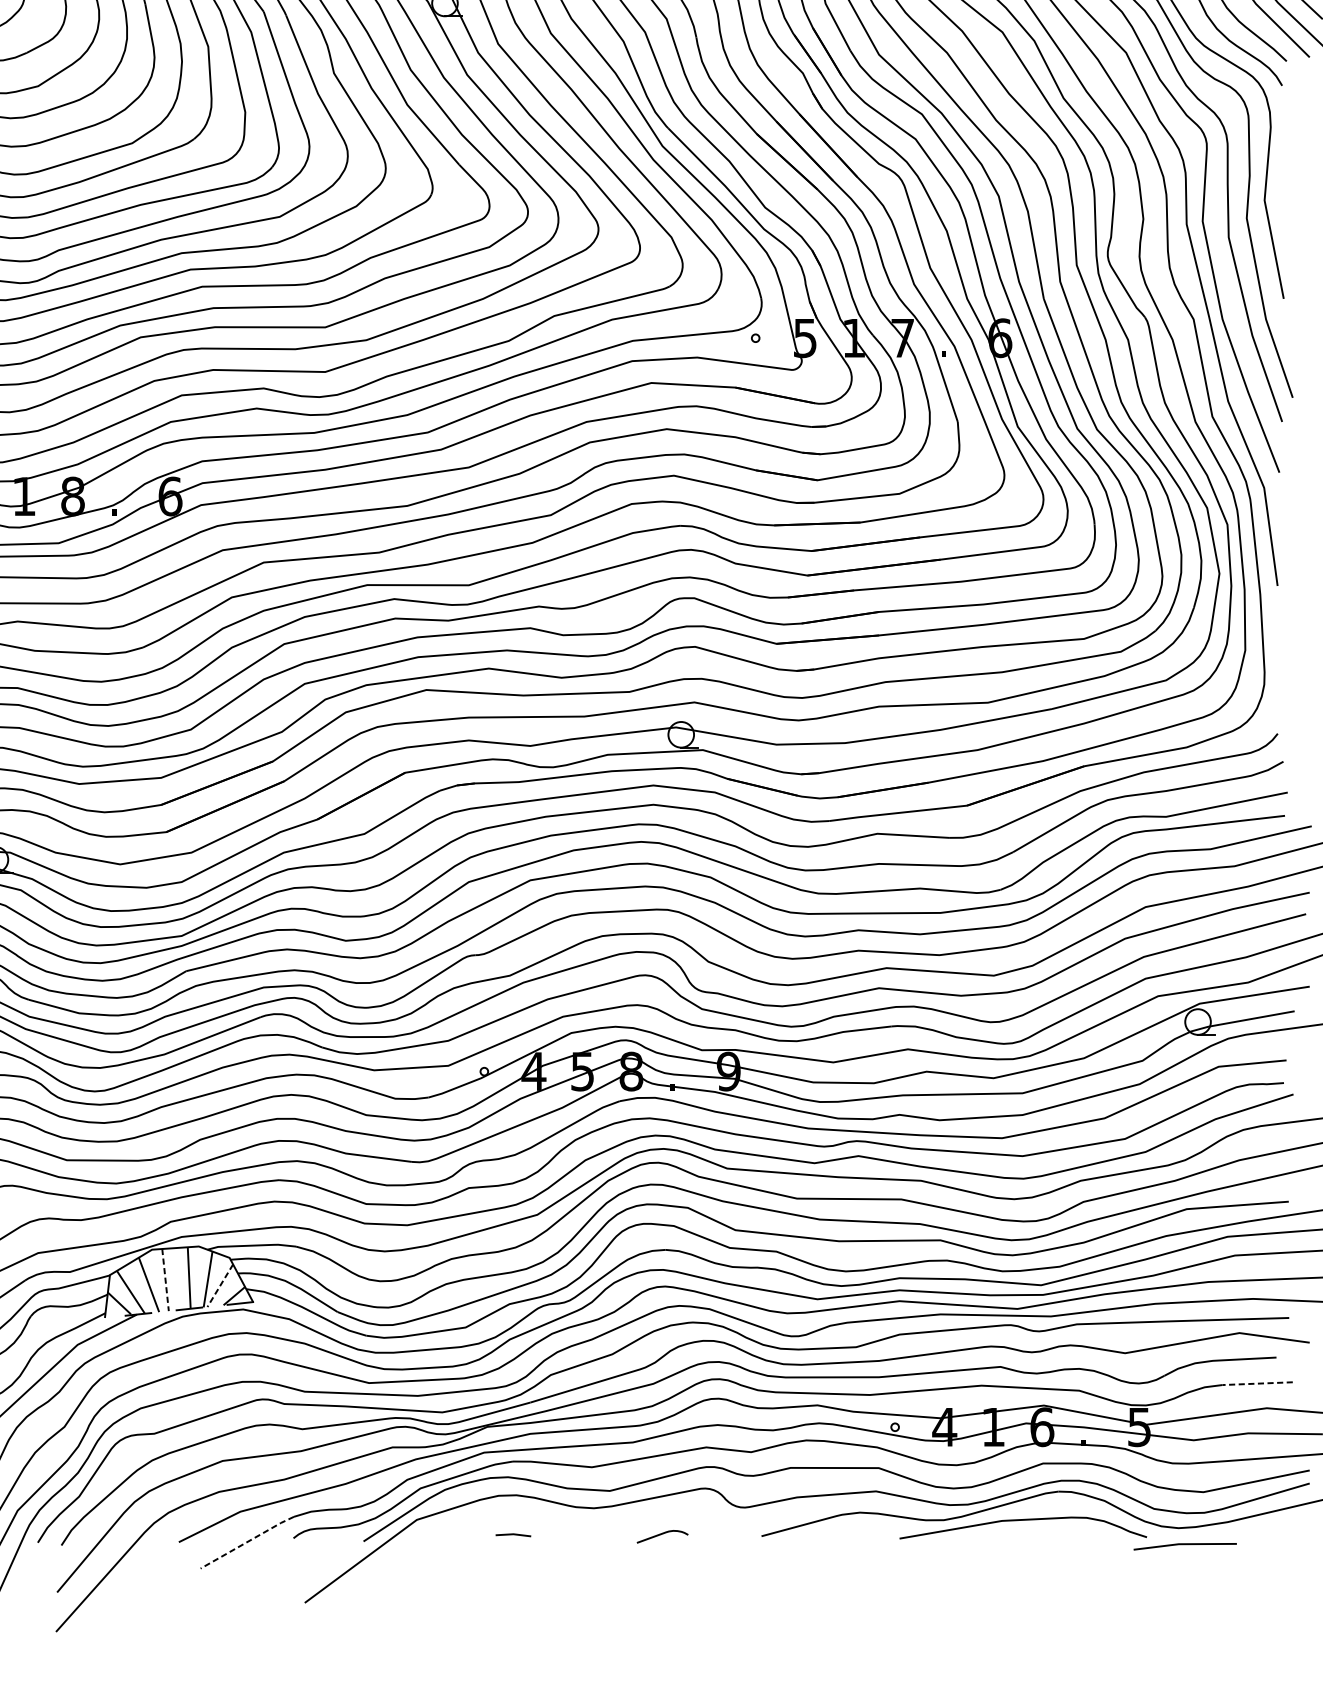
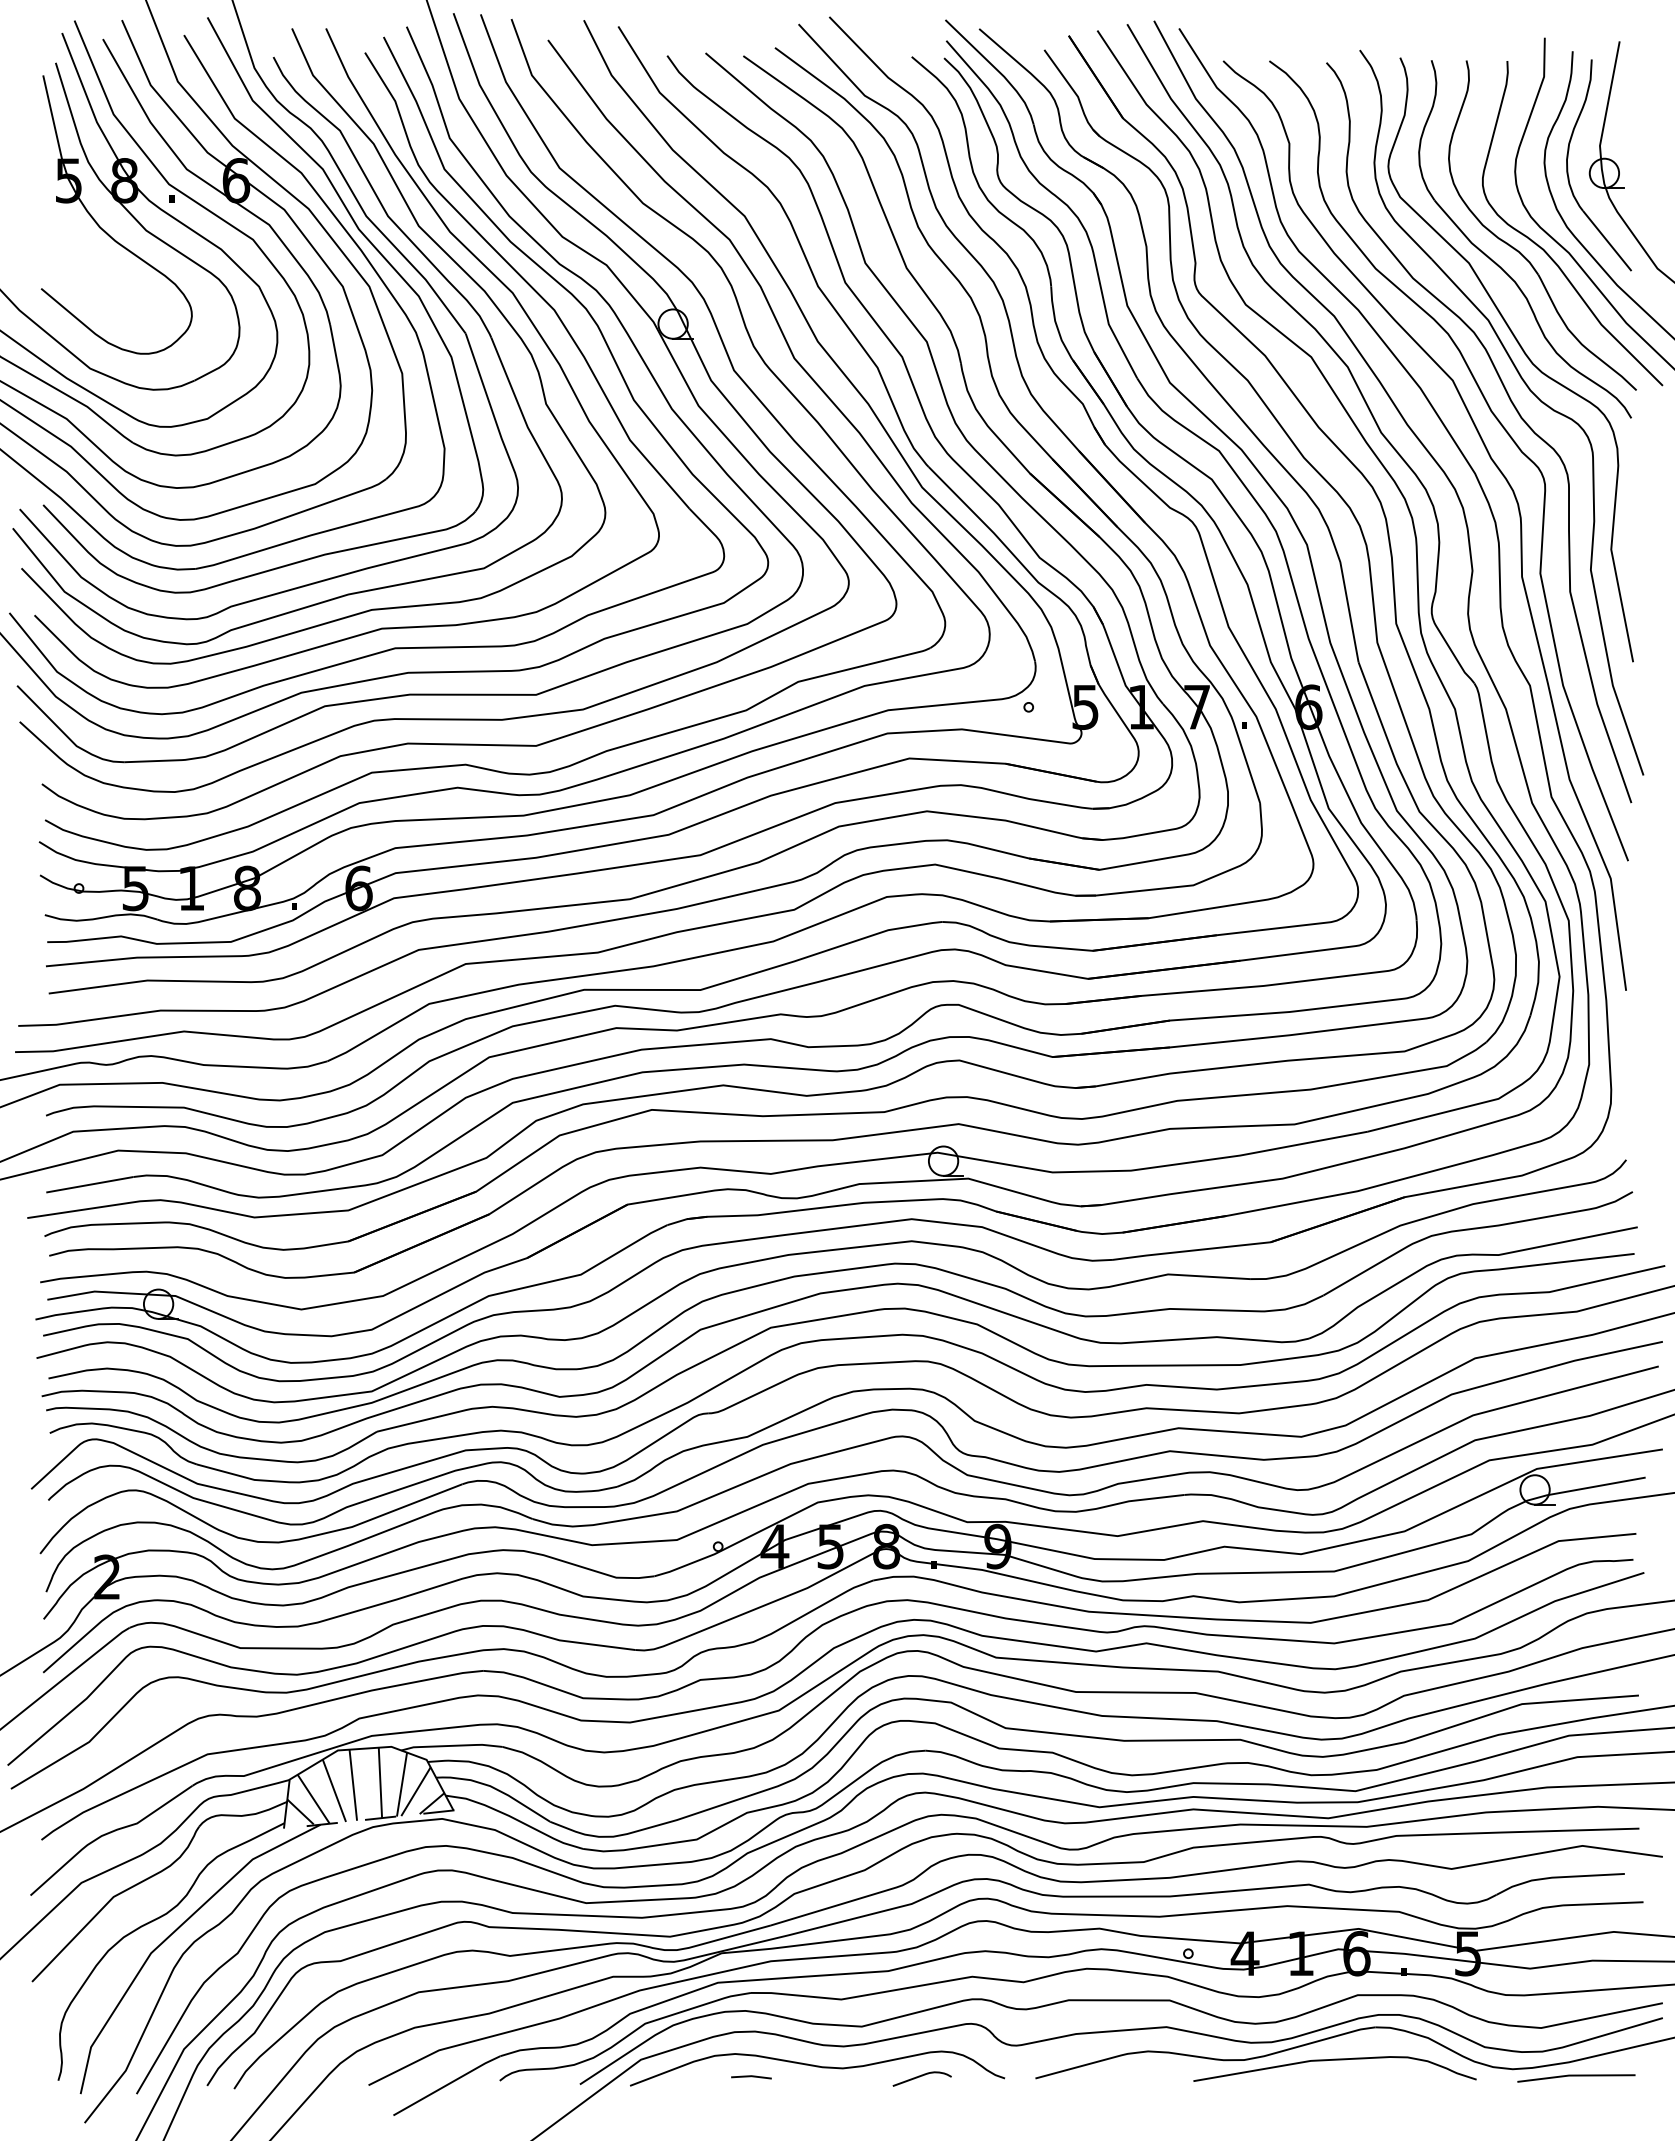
line: (165, 1280) -> (353, 1785), dashed -> solid
line: (219, 1286) -> (415, 1792), dashed -> solid
line: (1256, 1383) -> (1602, 1903), dashed -> solid
curve: (571, 1526) -> (817, 2067), added
line: (247, 1541) -> (447, 2084), dashed -> solid
line: (1185, 1545) -> (1576, 2076), moved

